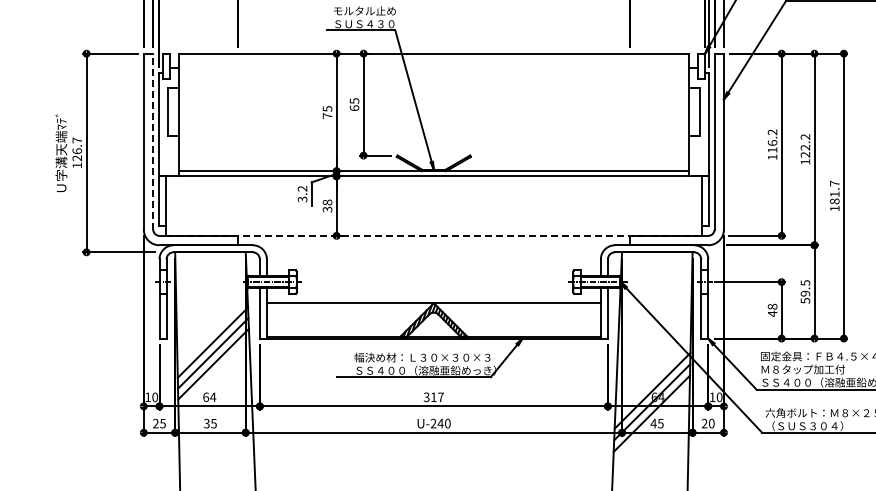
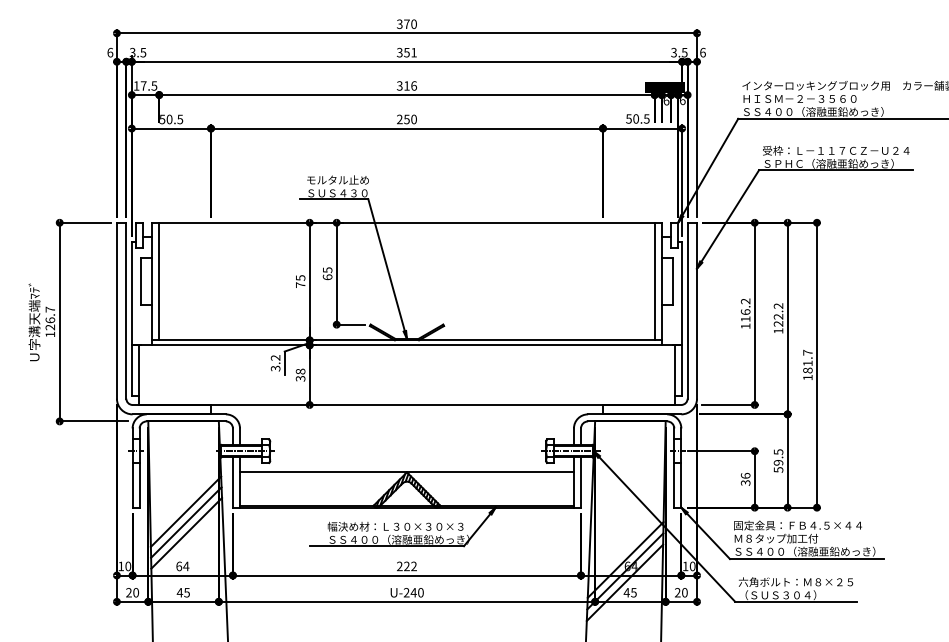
line: (186, 112) -> (159, 281), added
line: (681, 112) -> (654, 281), added
line: (153, 141) -> (126, 310), dashed -> solid
line: (434, 235) -> (407, 404), dashed -> solid
text: (772, 310) -> (745, 479), 48 -> 36
text: (433, 397) -> (406, 566), 317 -> 222
text: (163, 423) -> (136, 592), 25 -> 20
text: (206, 423) -> (179, 592), 35 -> 45

